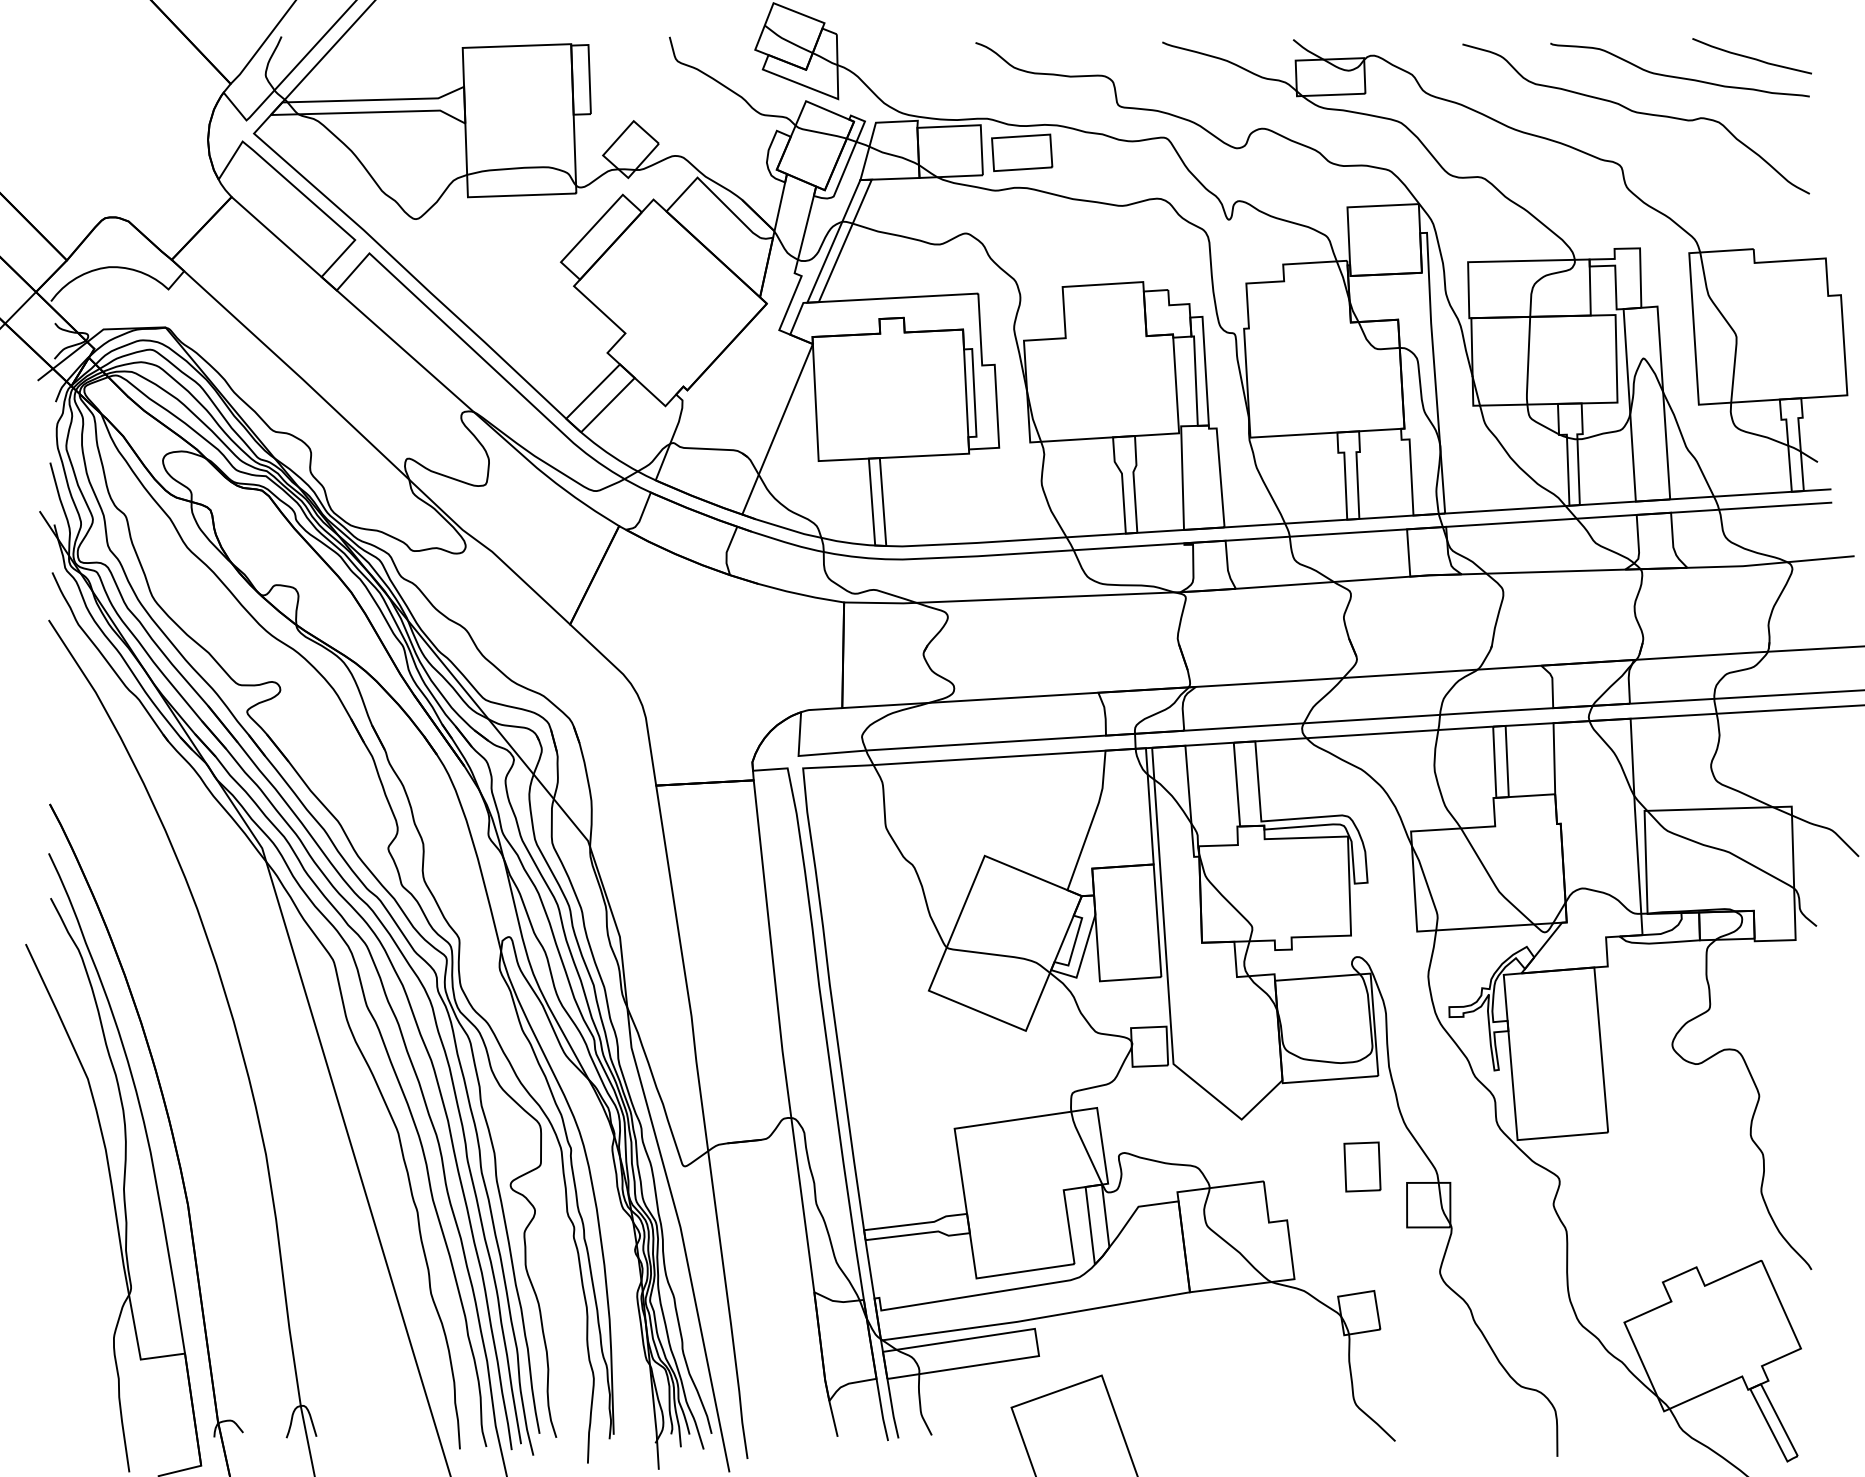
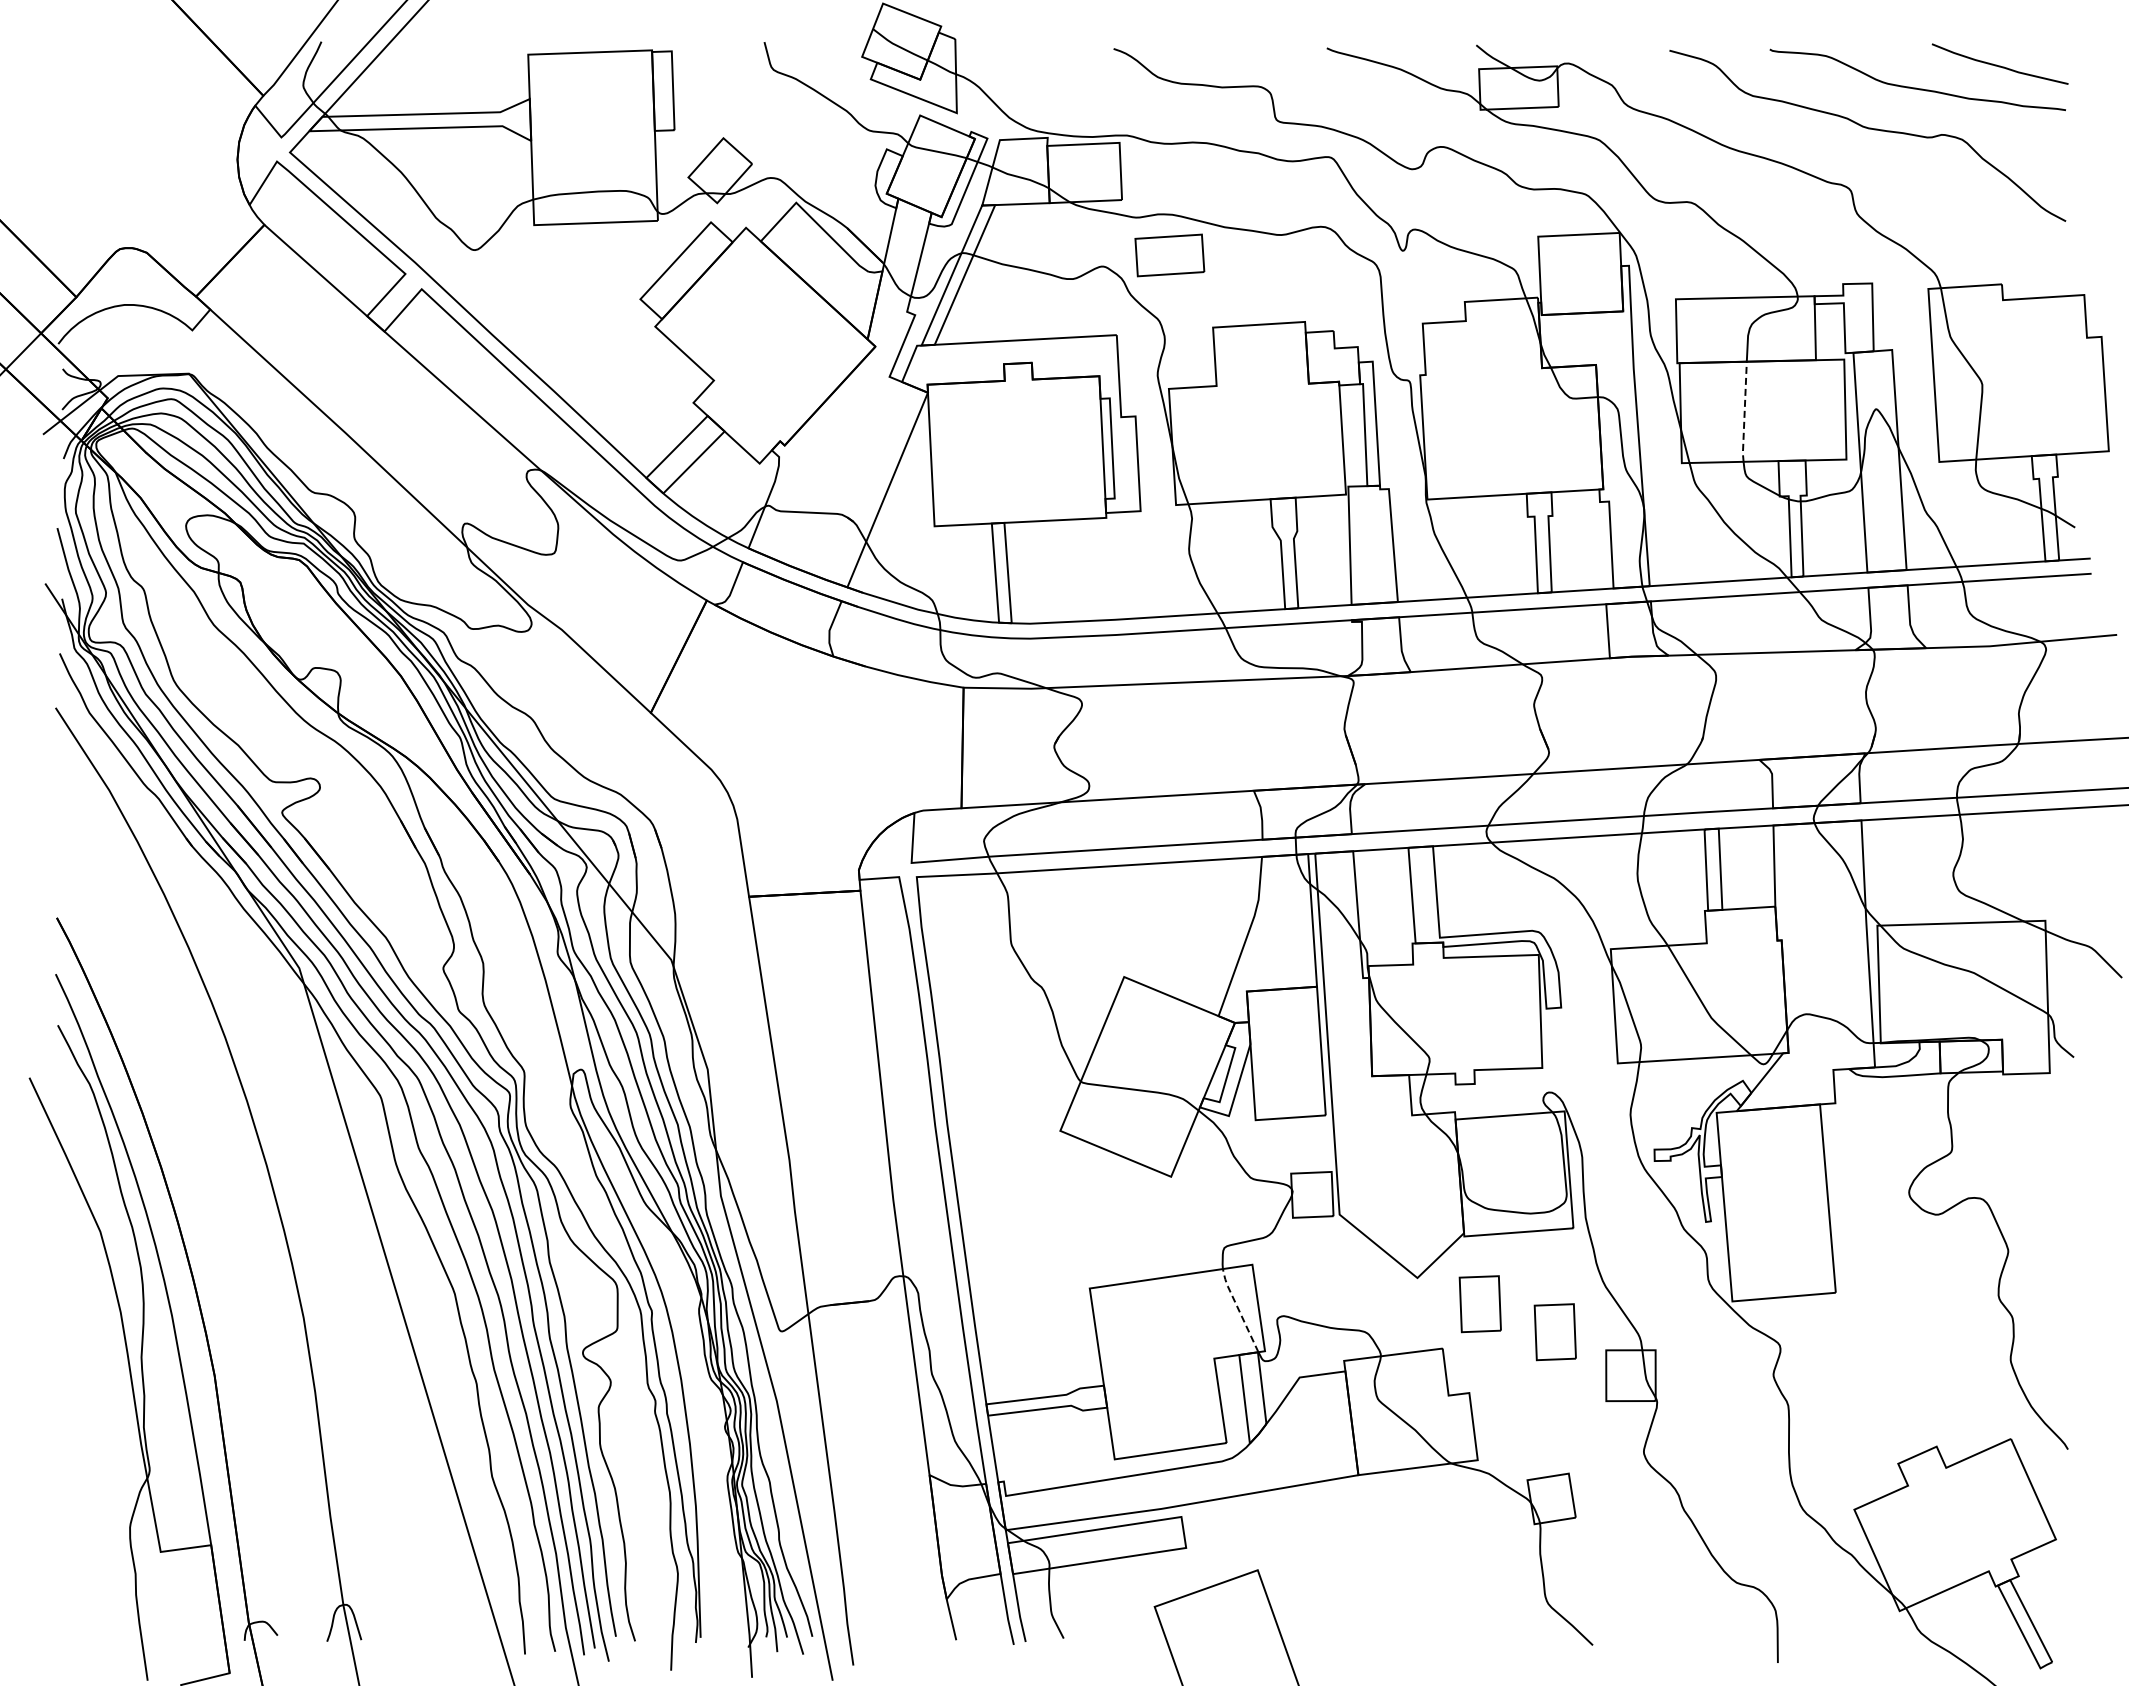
part: (1021, 152) -> (1169, 255), moved
line: (1528, 362) -> (1744, 413), solid -> dashed
part: (1296, 1142) -> (1479, 1304), added
line: (1084, 1147) -> (1238, 1309), solid -> dashed

